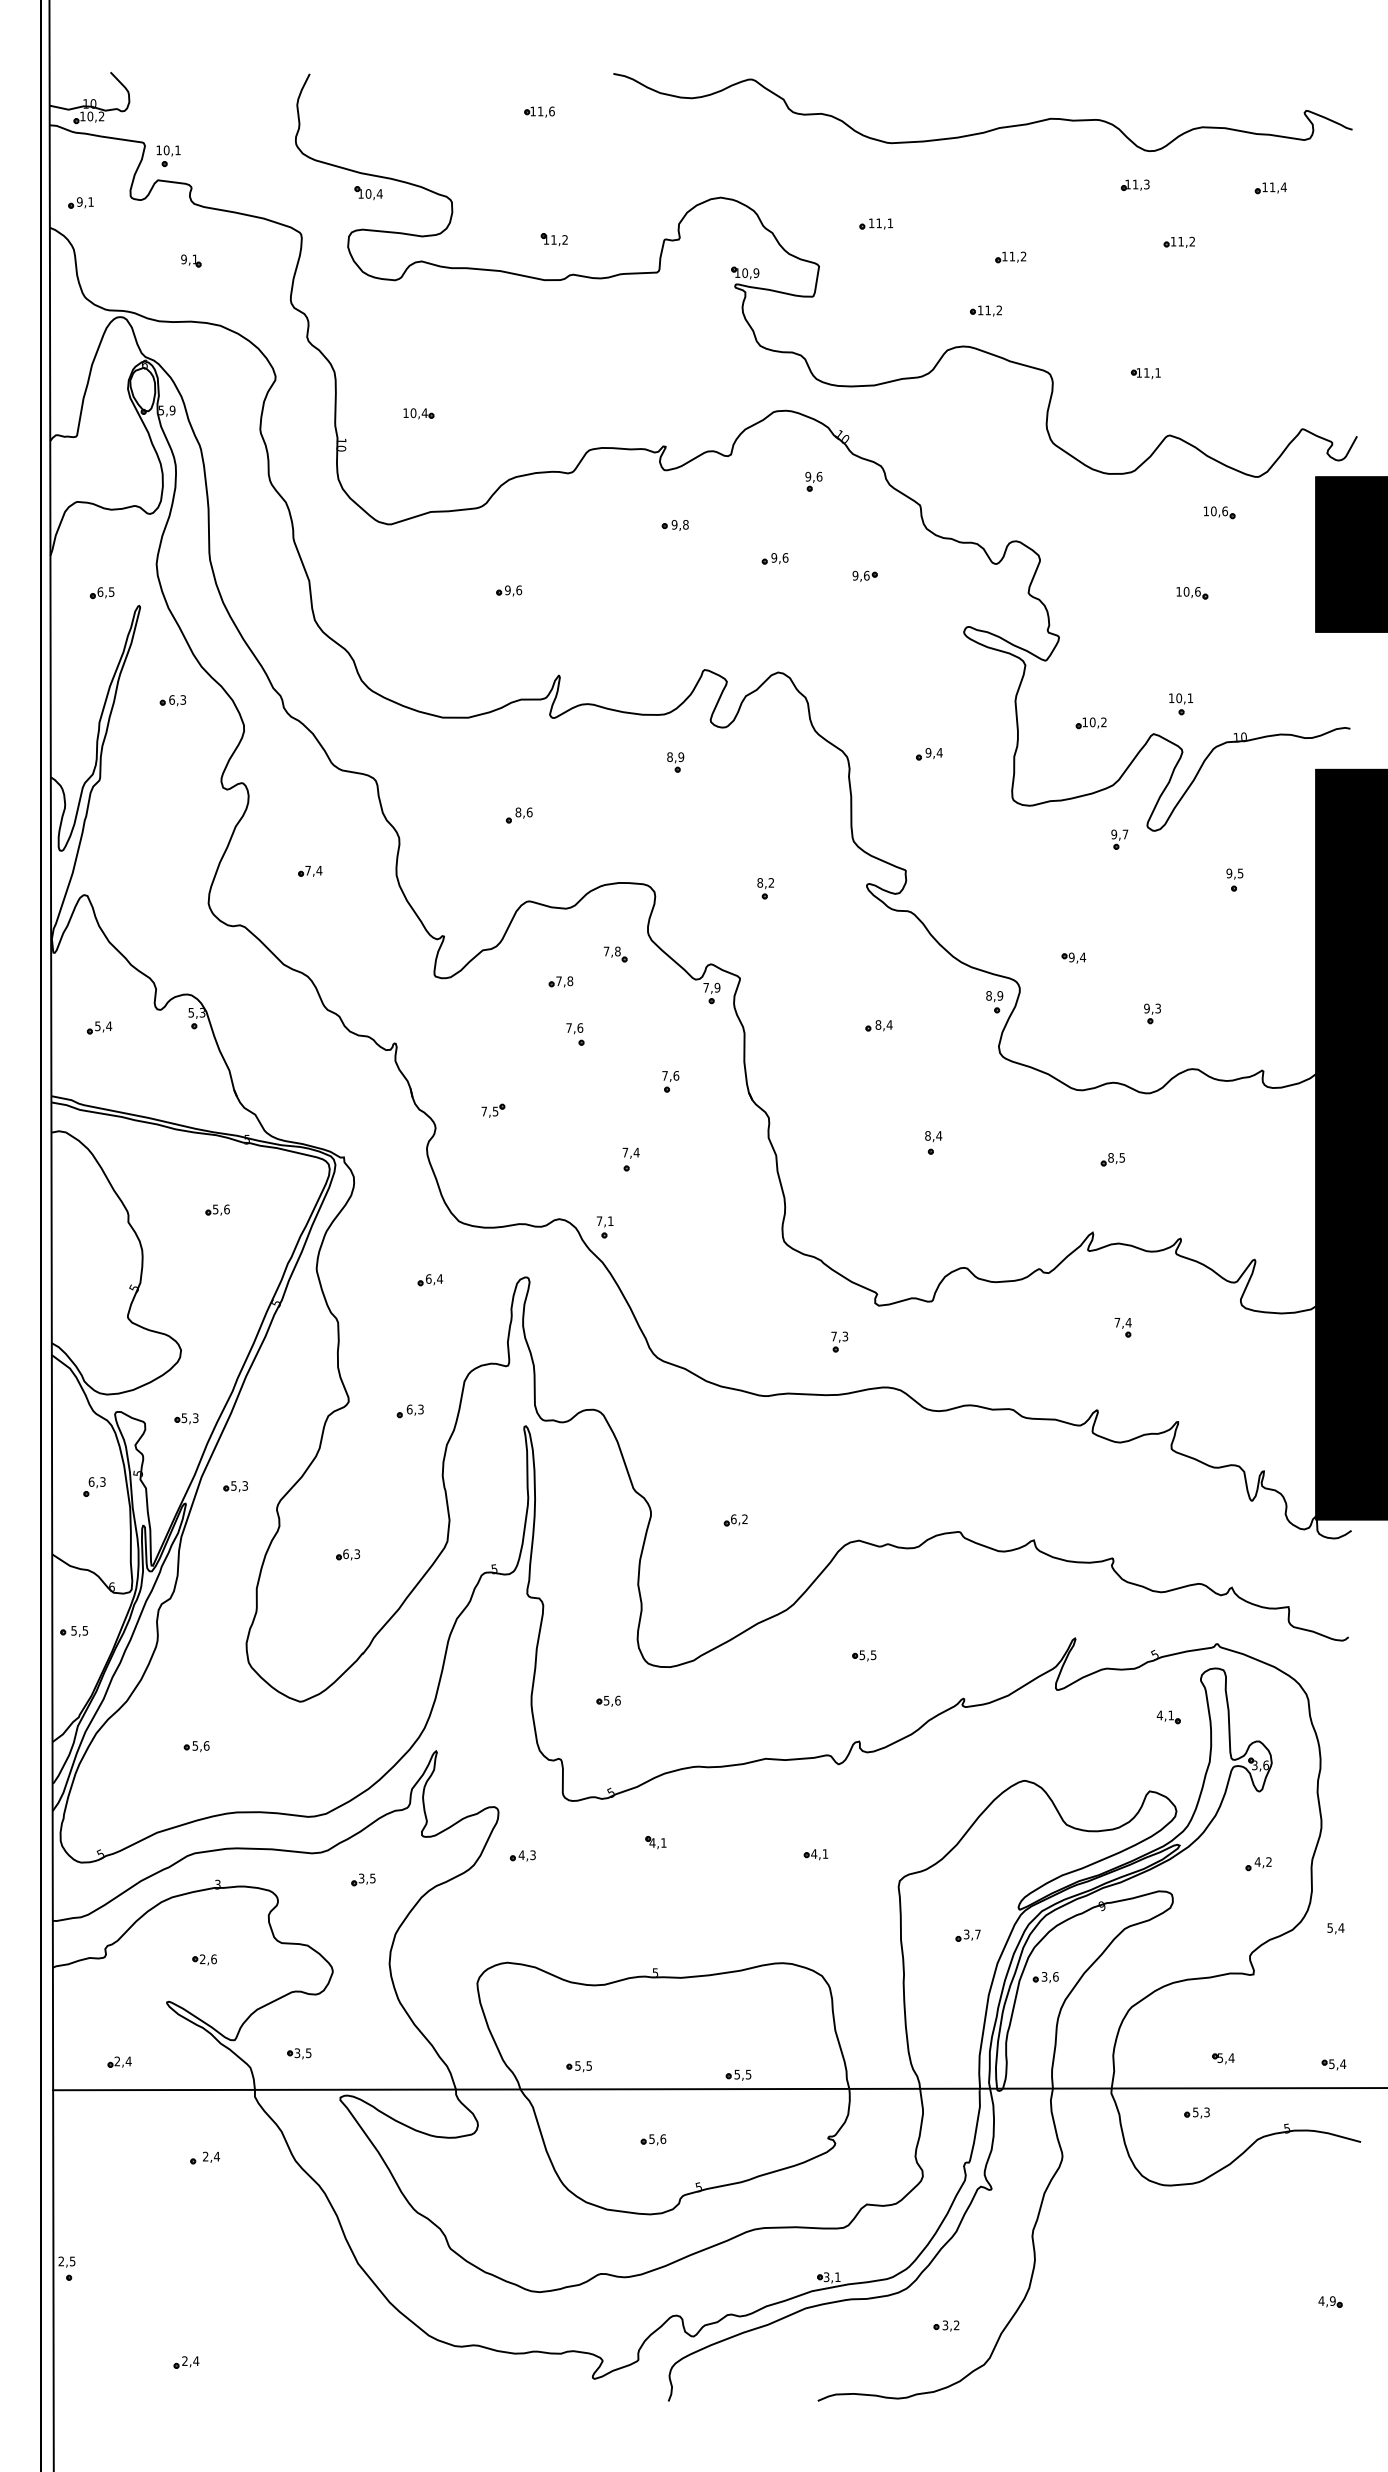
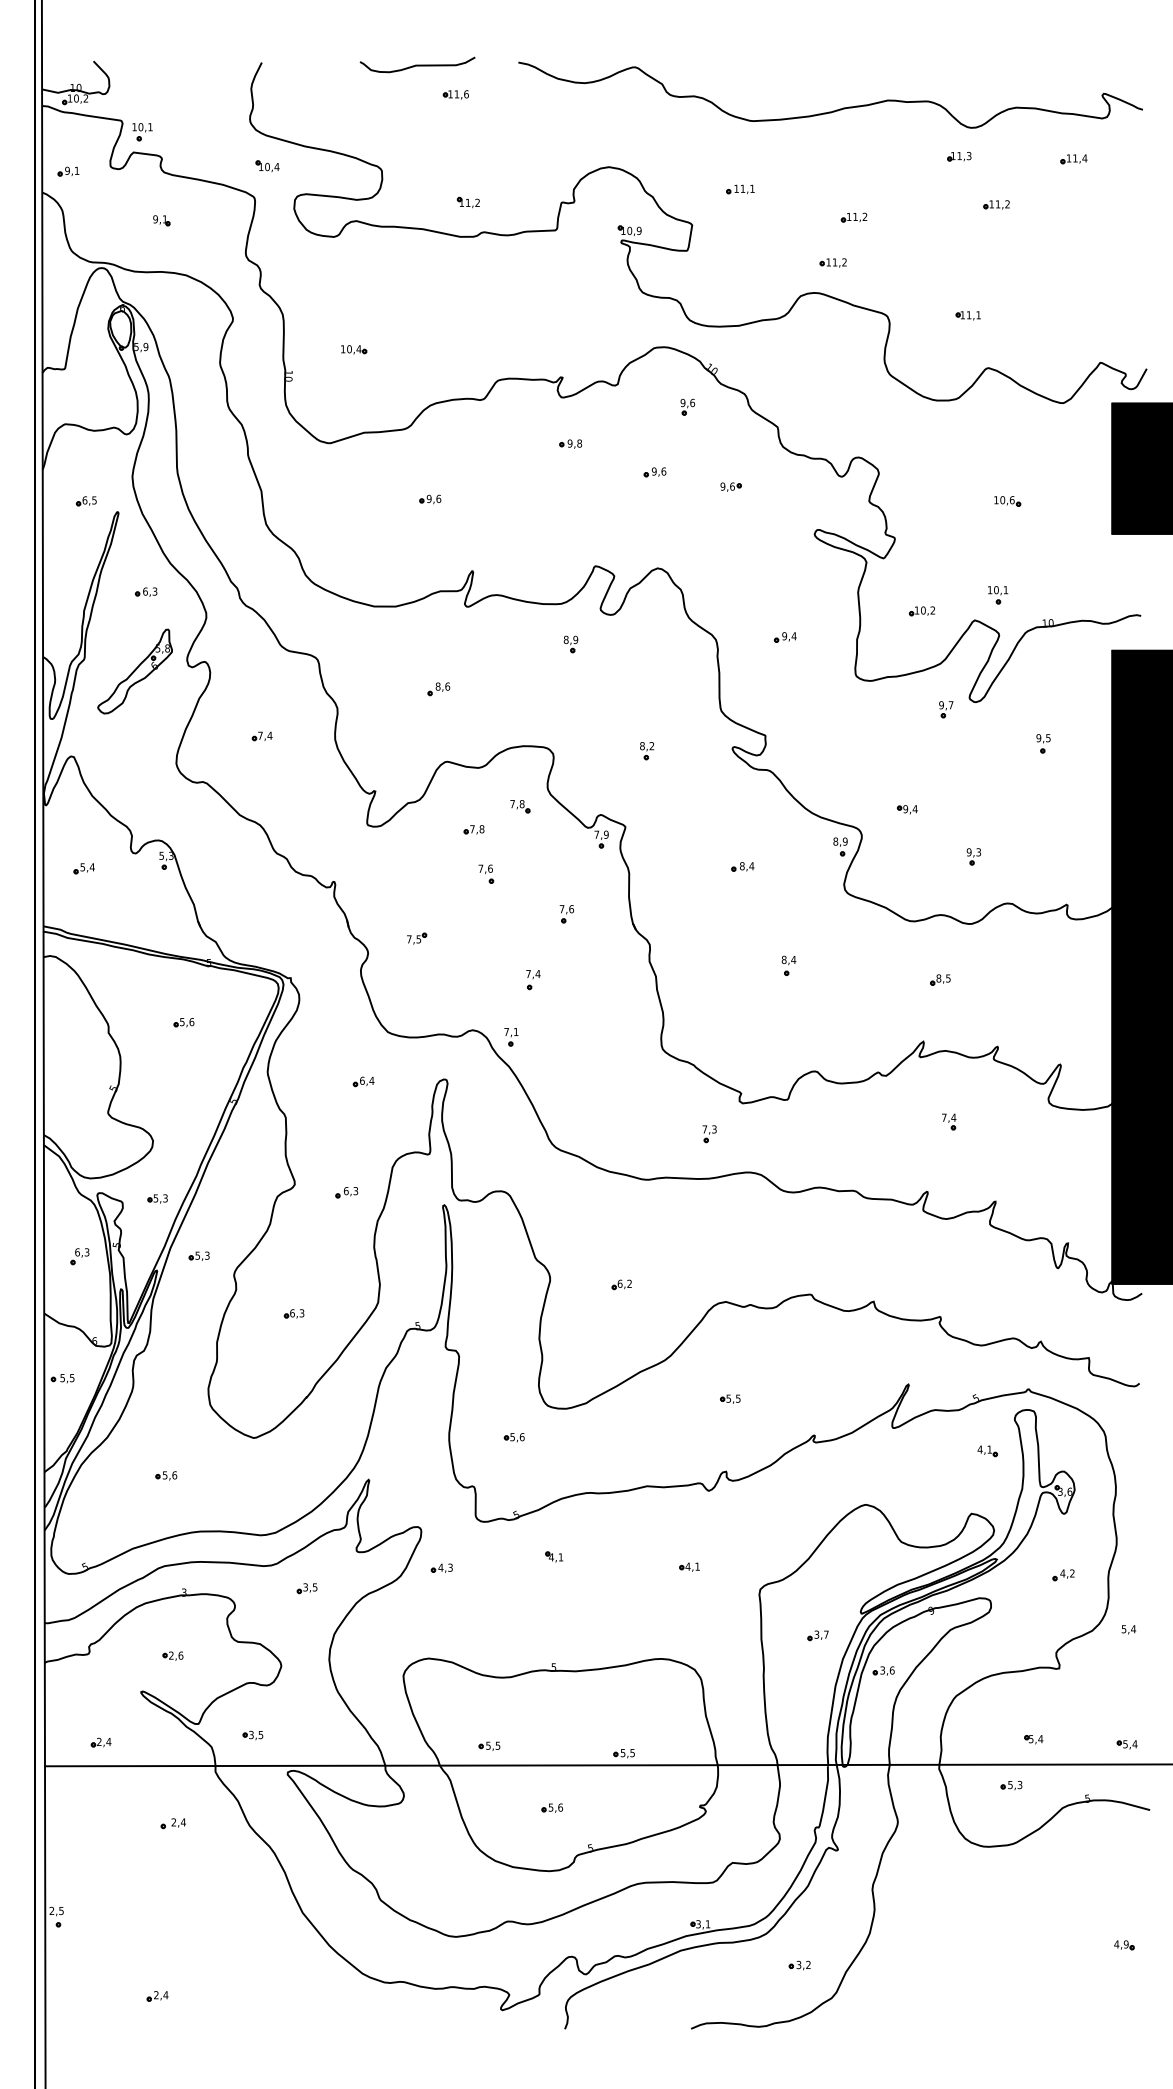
curve: (493, 76) -> (417, 64), added
part: (368, 193) -> (267, 166), moved
part: (1219, 512) -> (1030, 433), removed
part: (159, 794) -> (134, 671), added

